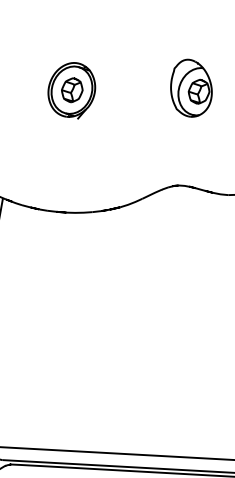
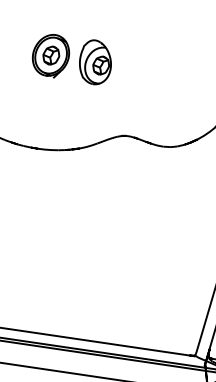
part: (191, 88) -> (95, 62), moved

